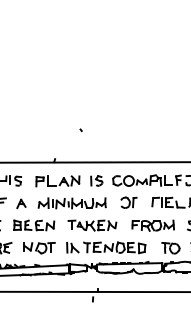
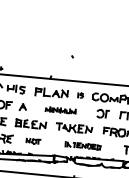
part: (96, 180) -> (80, 95), size x0.6
part: (71, 203) -> (60, 110), size x0.6
part: (106, 247) -> (83, 145), size x0.6
part: (39, 248) -> (33, 141), size x0.6

